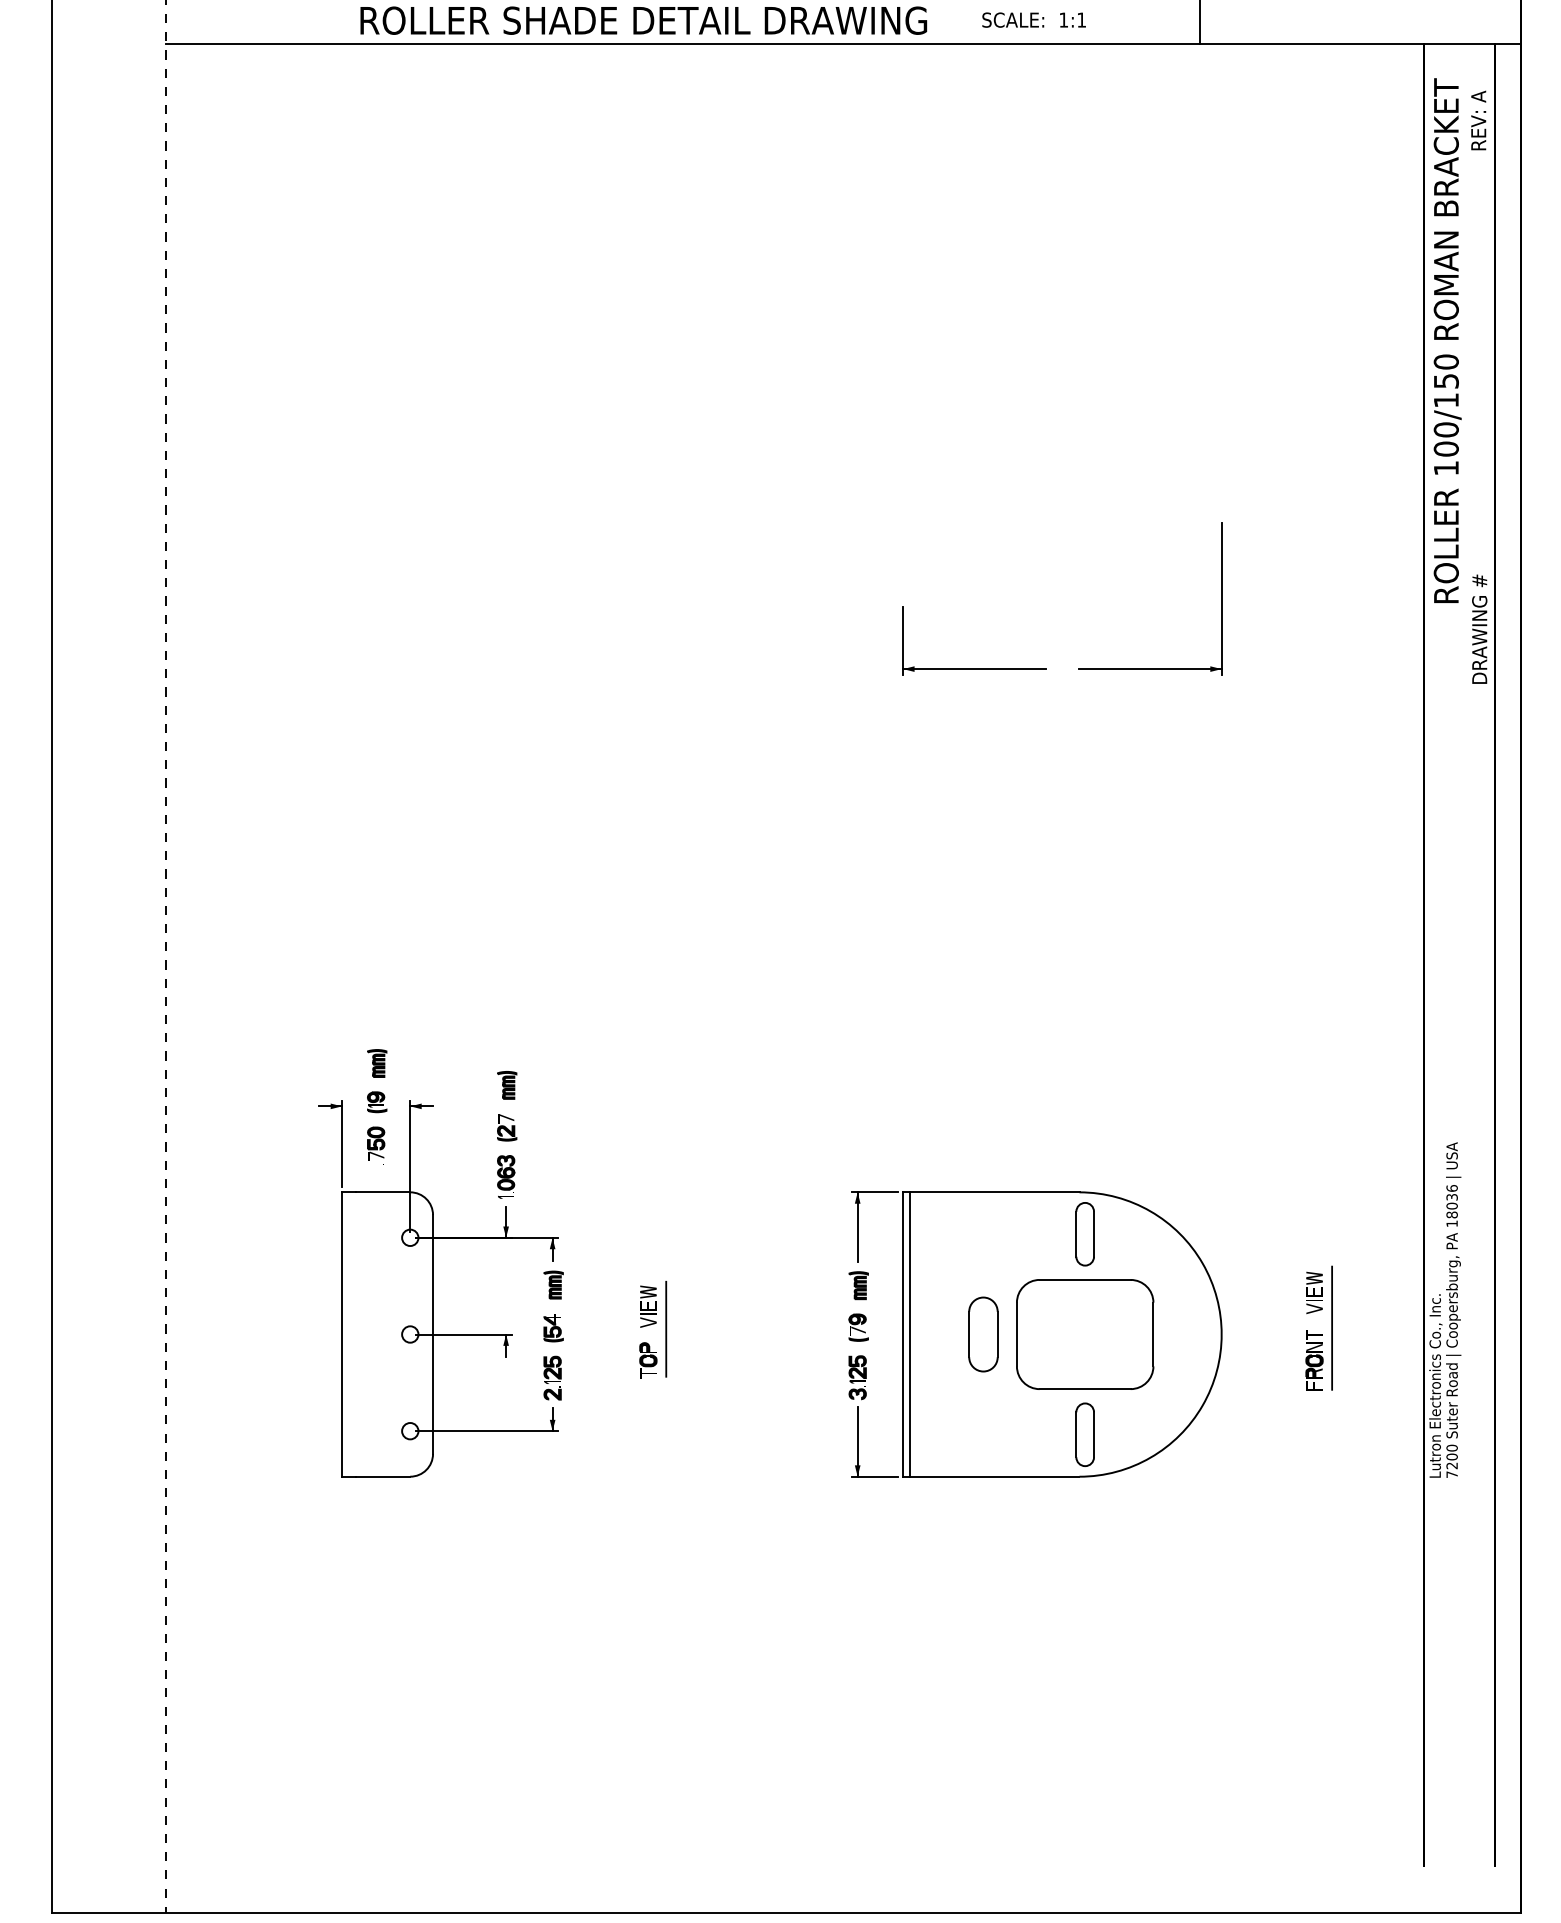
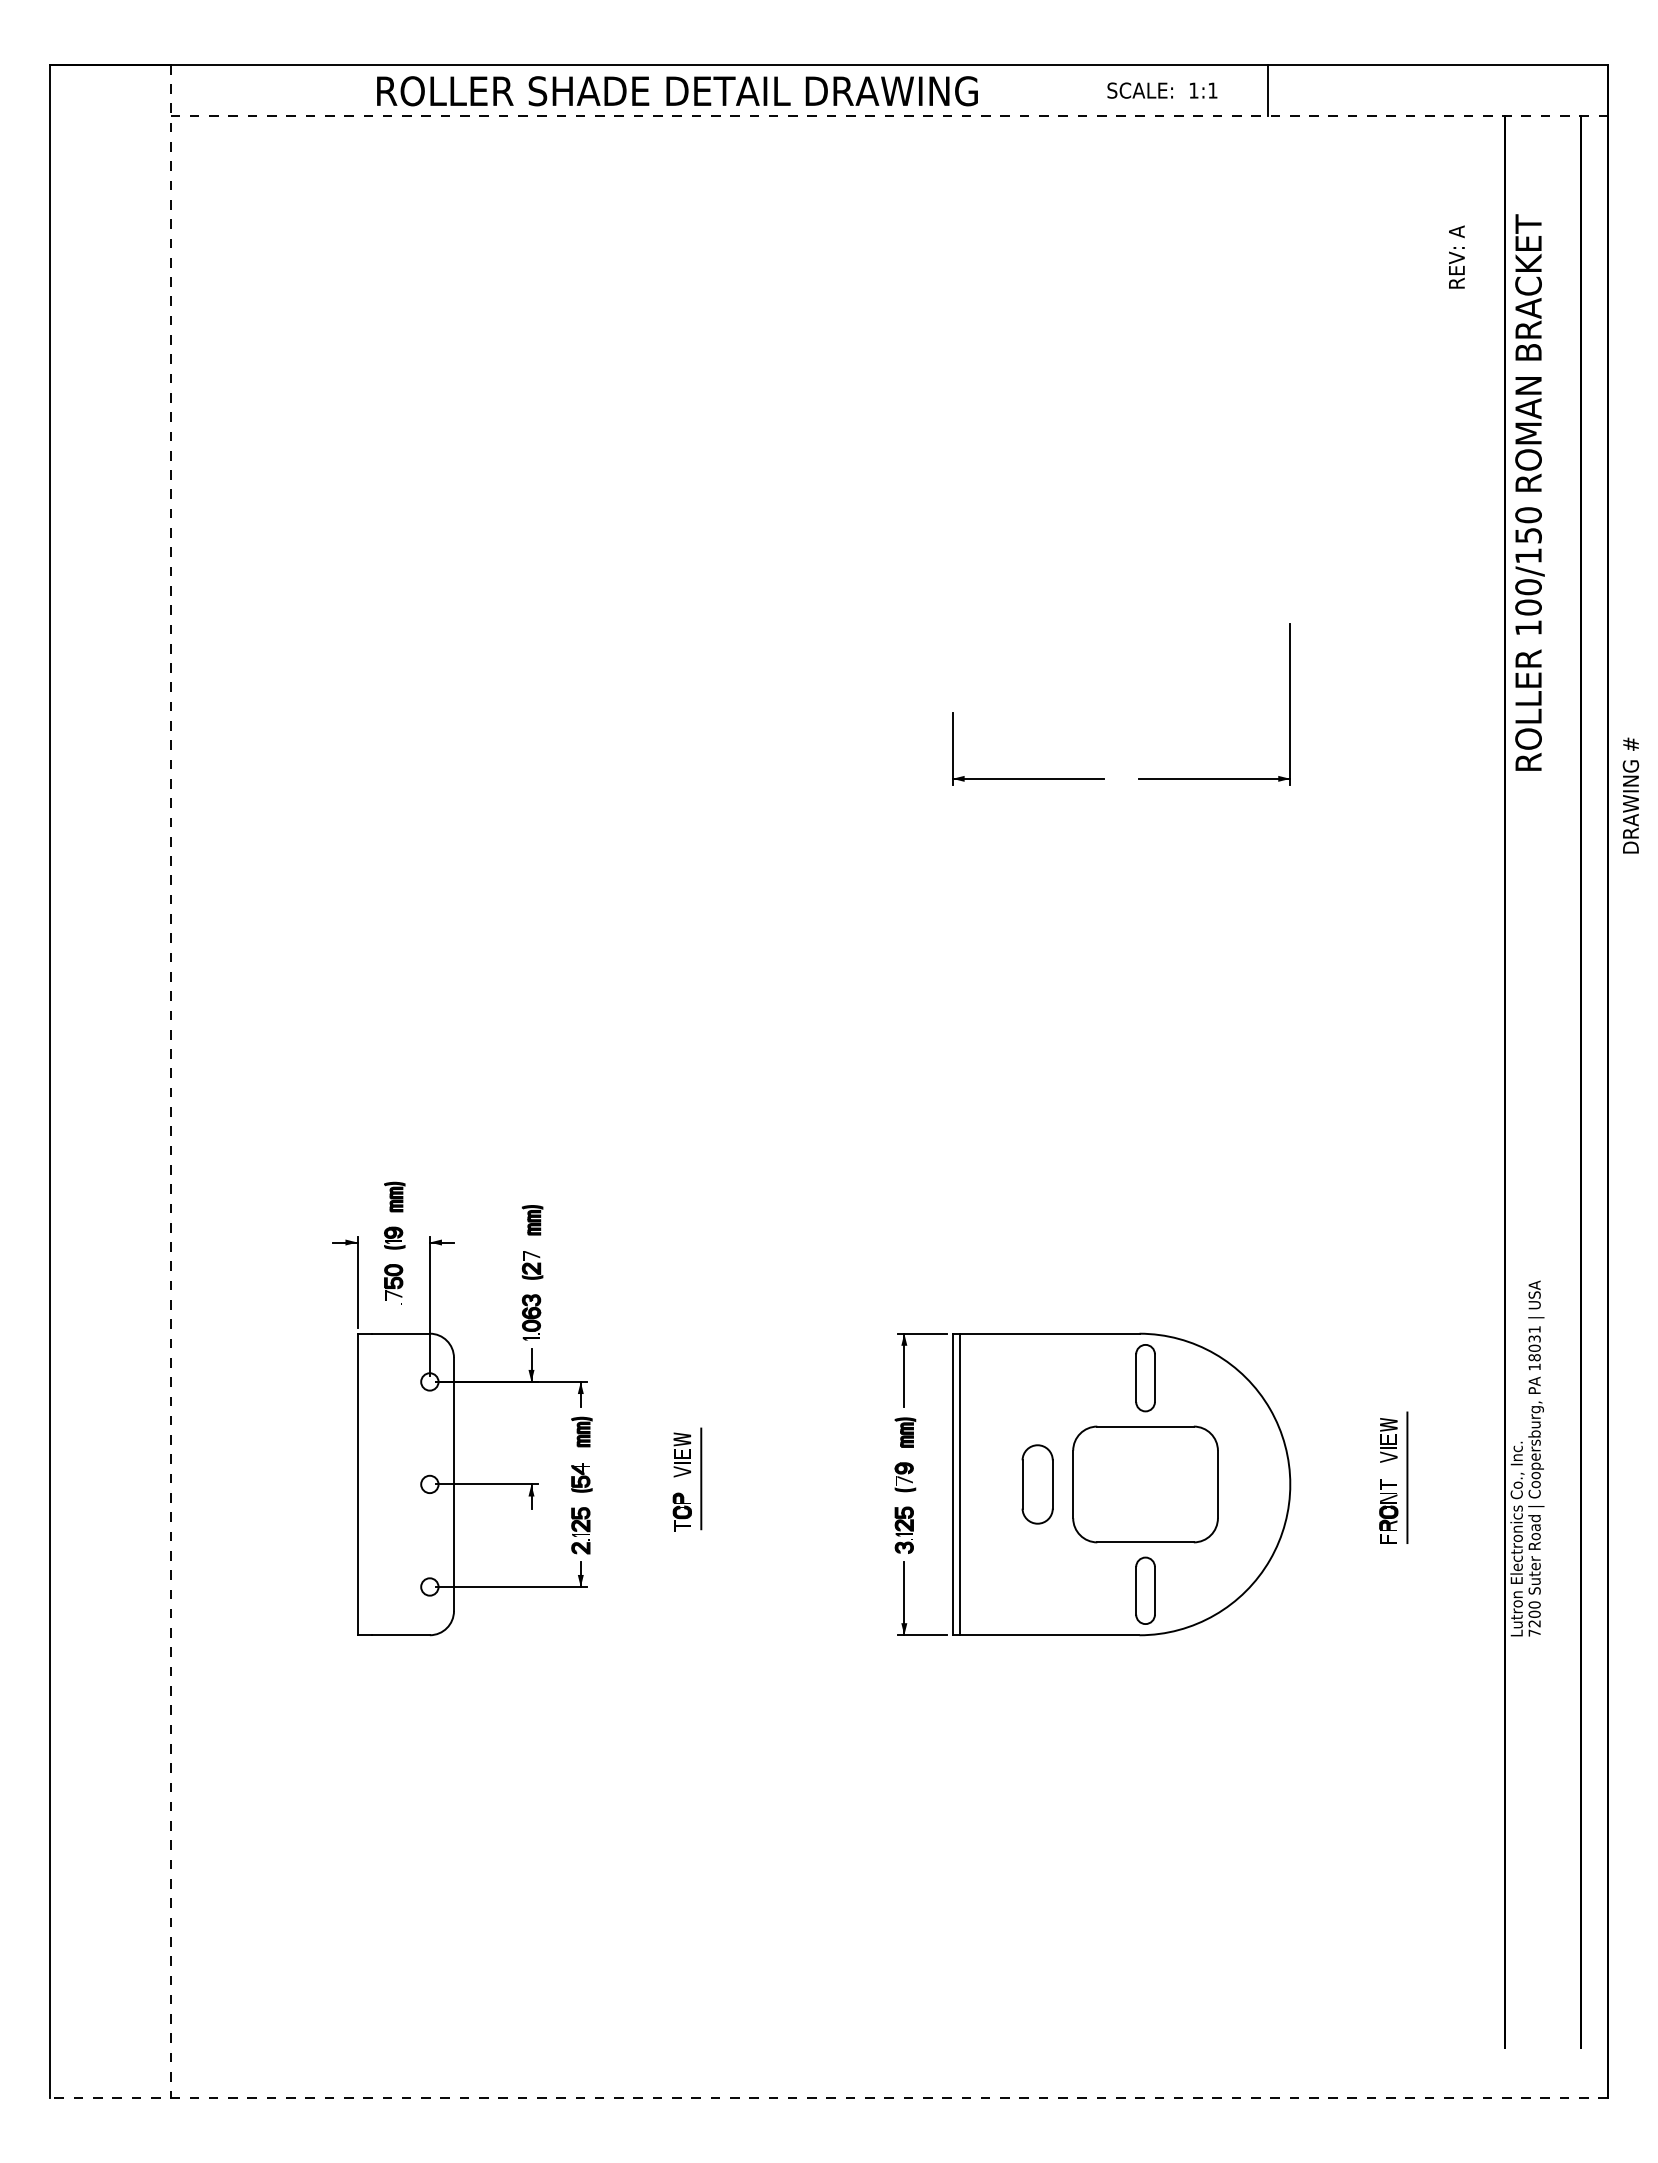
text: (1034, 19) -> (1162, 90), moved
line: (843, 43) -> (889, 115), solid -> dashed
text: (1478, 119) -> (1456, 256), moved
text: (1447, 340) -> (1529, 492), moved
text: (1479, 629) -> (1630, 795), moved
text: (1451, 1188) -> (1534, 1329), 18036 -> 18031
line: (786, 1913) -> (828, 2098), solid -> dashed

